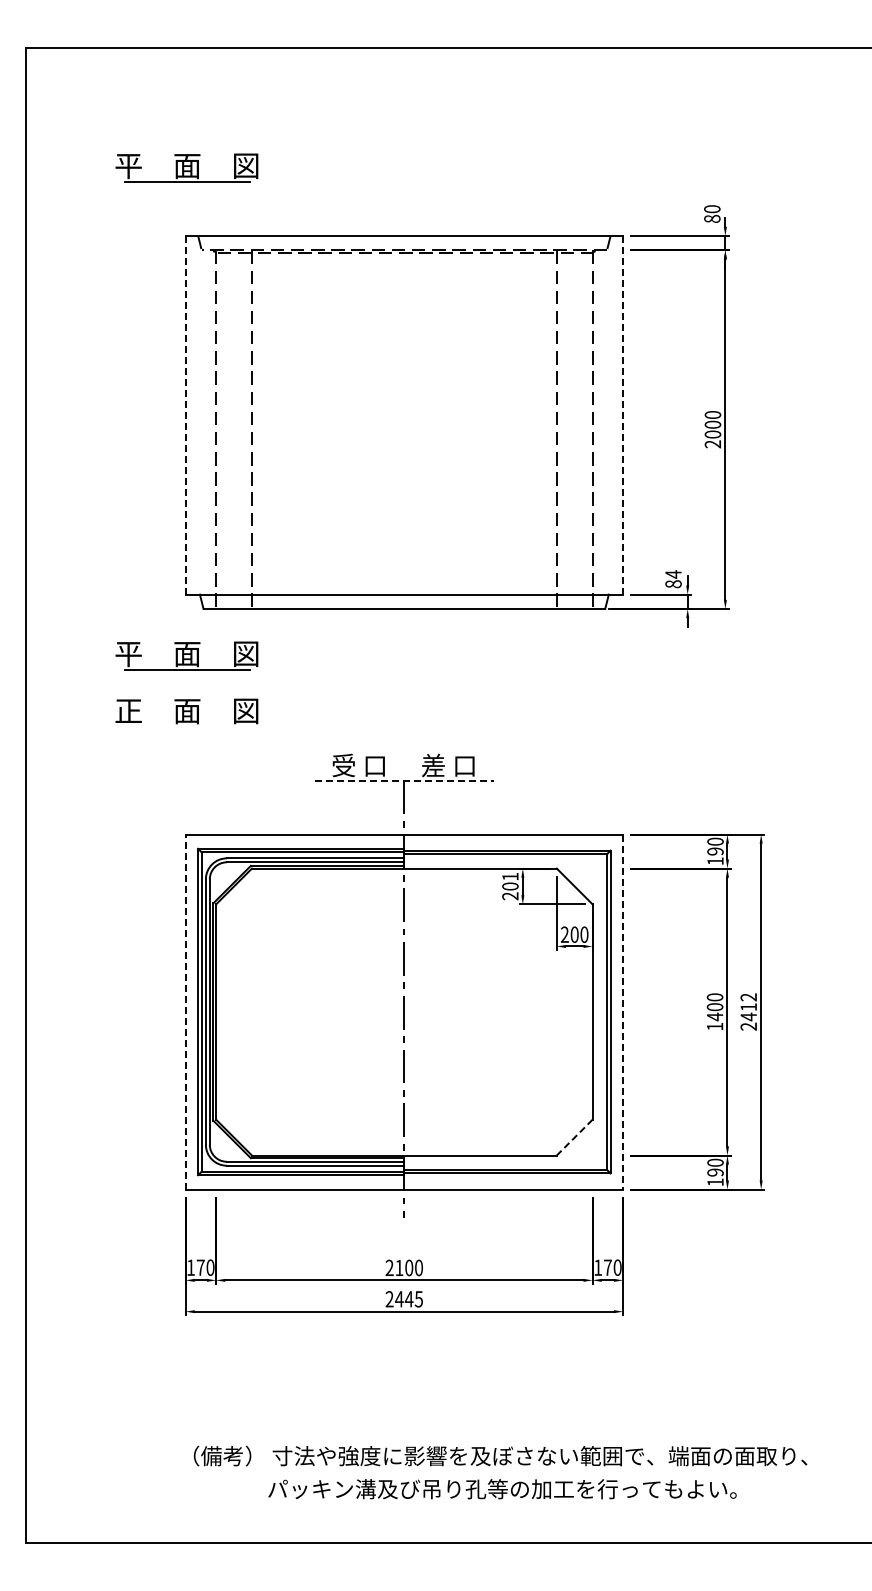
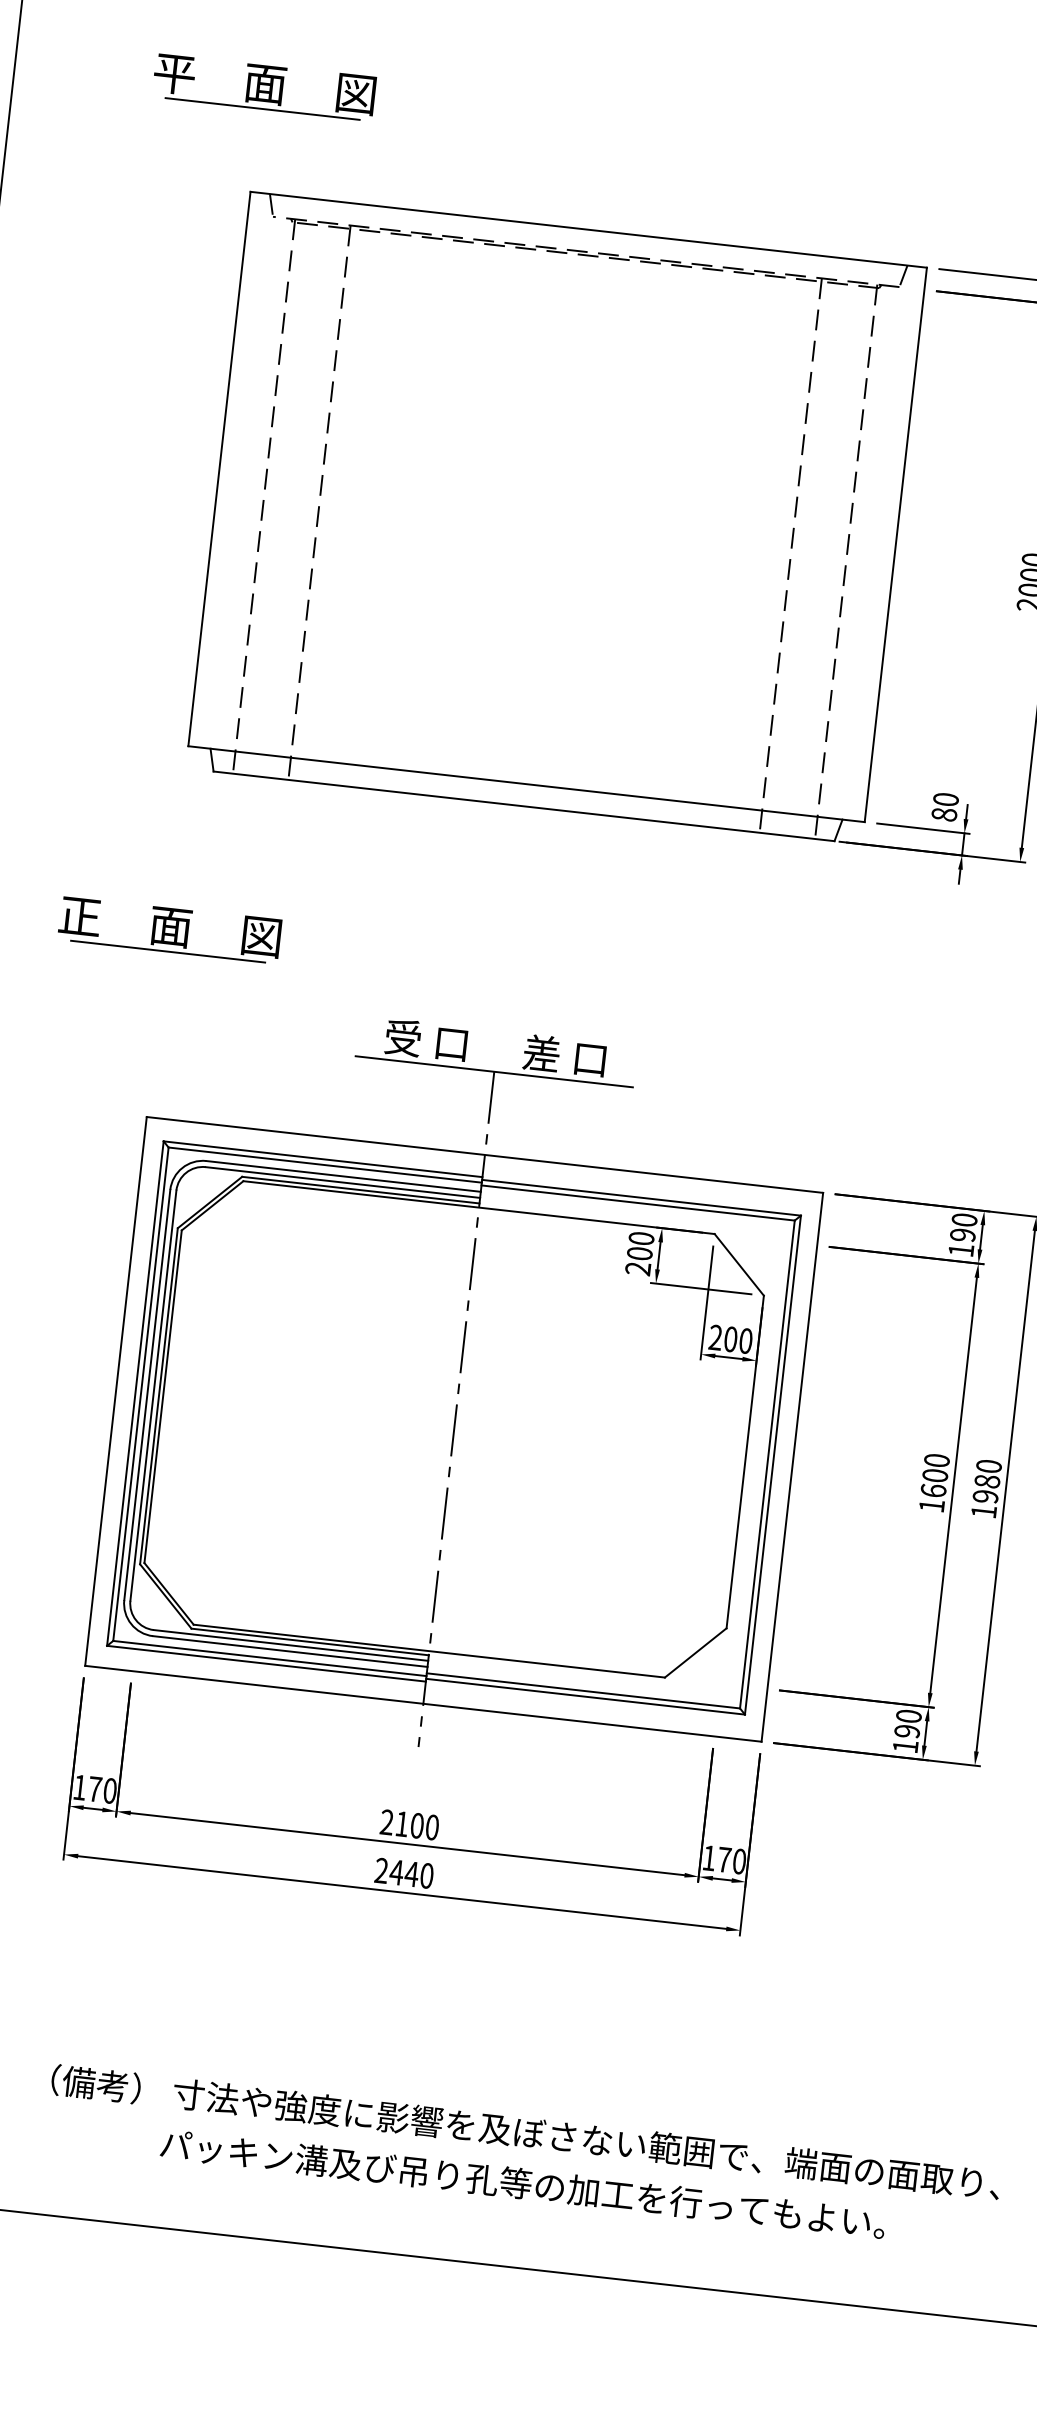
line: (185, 415) -> (219, 469), dashed -> solid
line: (623, 415) -> (896, 545), dashed -> solid
text: (673, 574) -> (946, 799), 84 -> 80
part: (186, 655) -> (179, 840), removed
line: (187, 727) -> (168, 951), added
line: (404, 780) -> (494, 1071), dashed -> solid
text: (510, 876) -> (641, 1238), 201 -> 200
text: (748, 1011) -> (986, 1488), 2412 -> 1980
line: (185, 1012) -> (115, 1392), dashed -> solid
line: (623, 1012) -> (792, 1468), dashed -> solid
text: (714, 1016) -> (932, 1490), 1400 -> 1600
line: (574, 1137) -> (695, 1652), dashed -> solid
text: (418, 1299) -> (426, 1876), 2445 -> 2440

